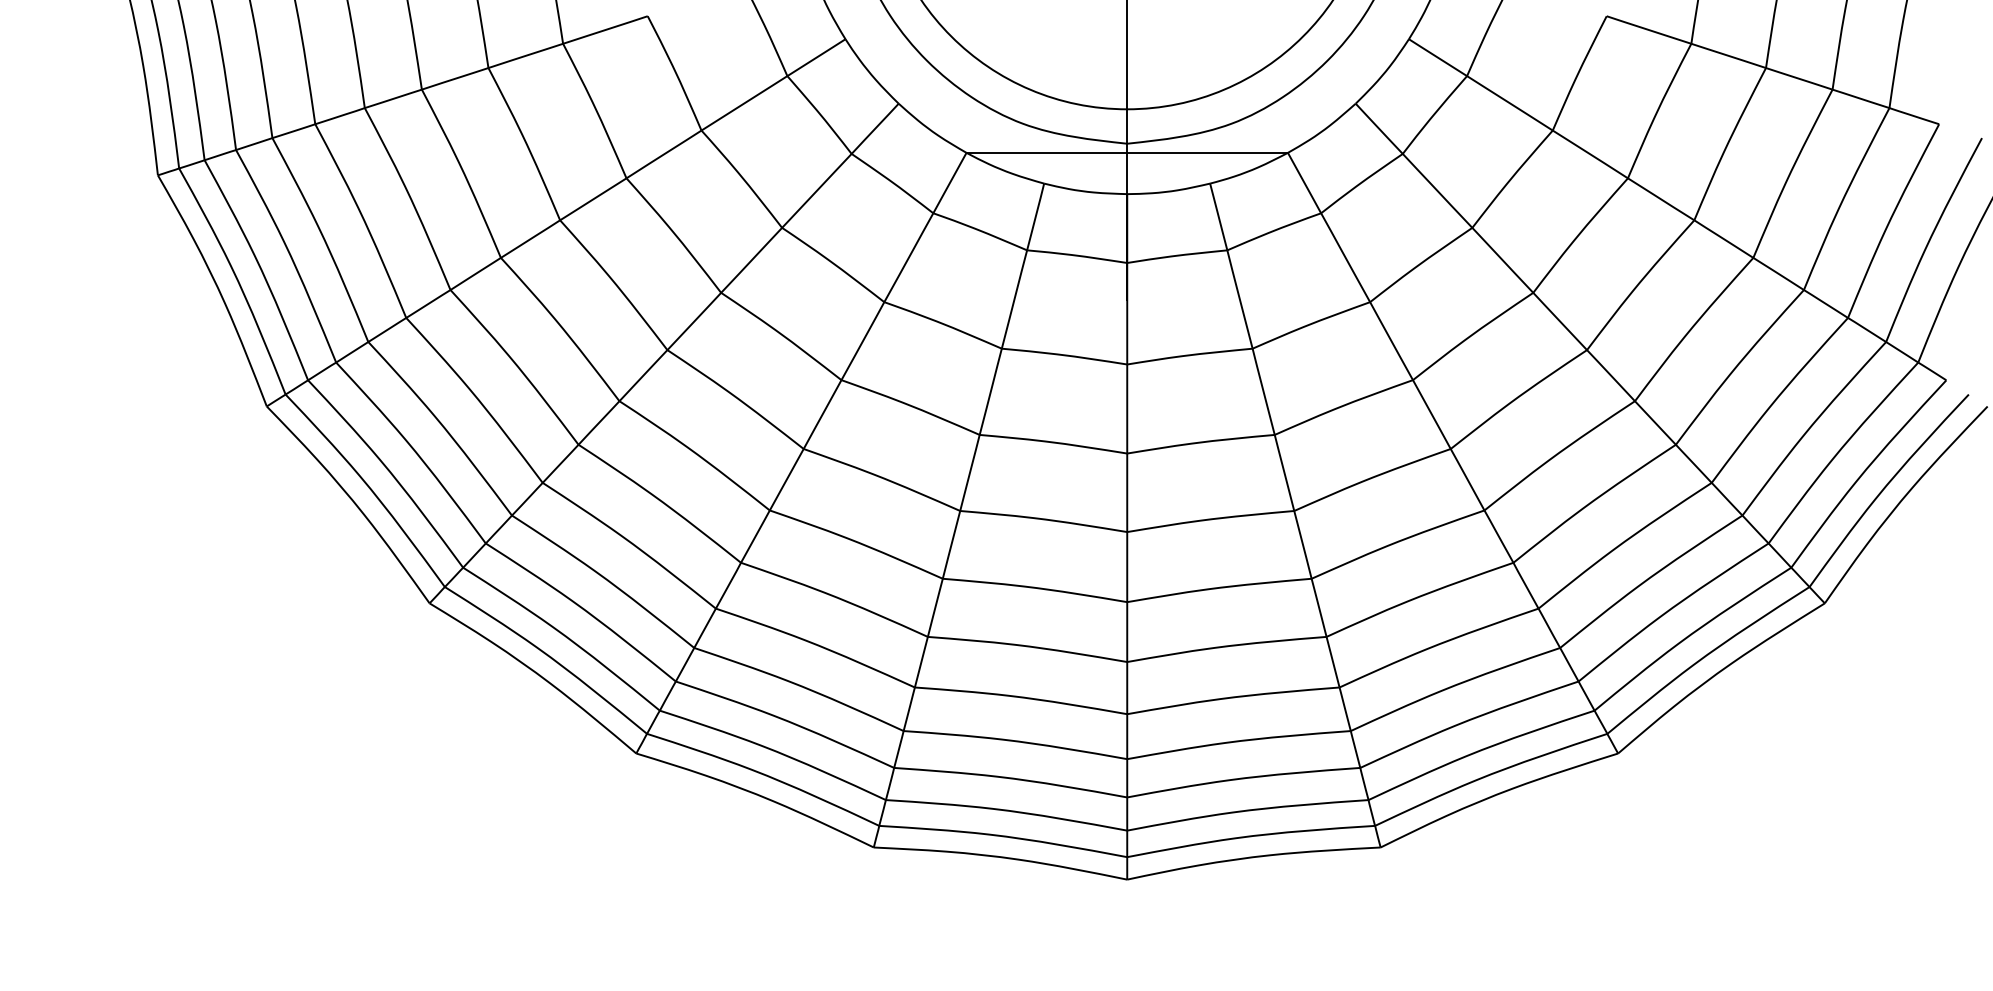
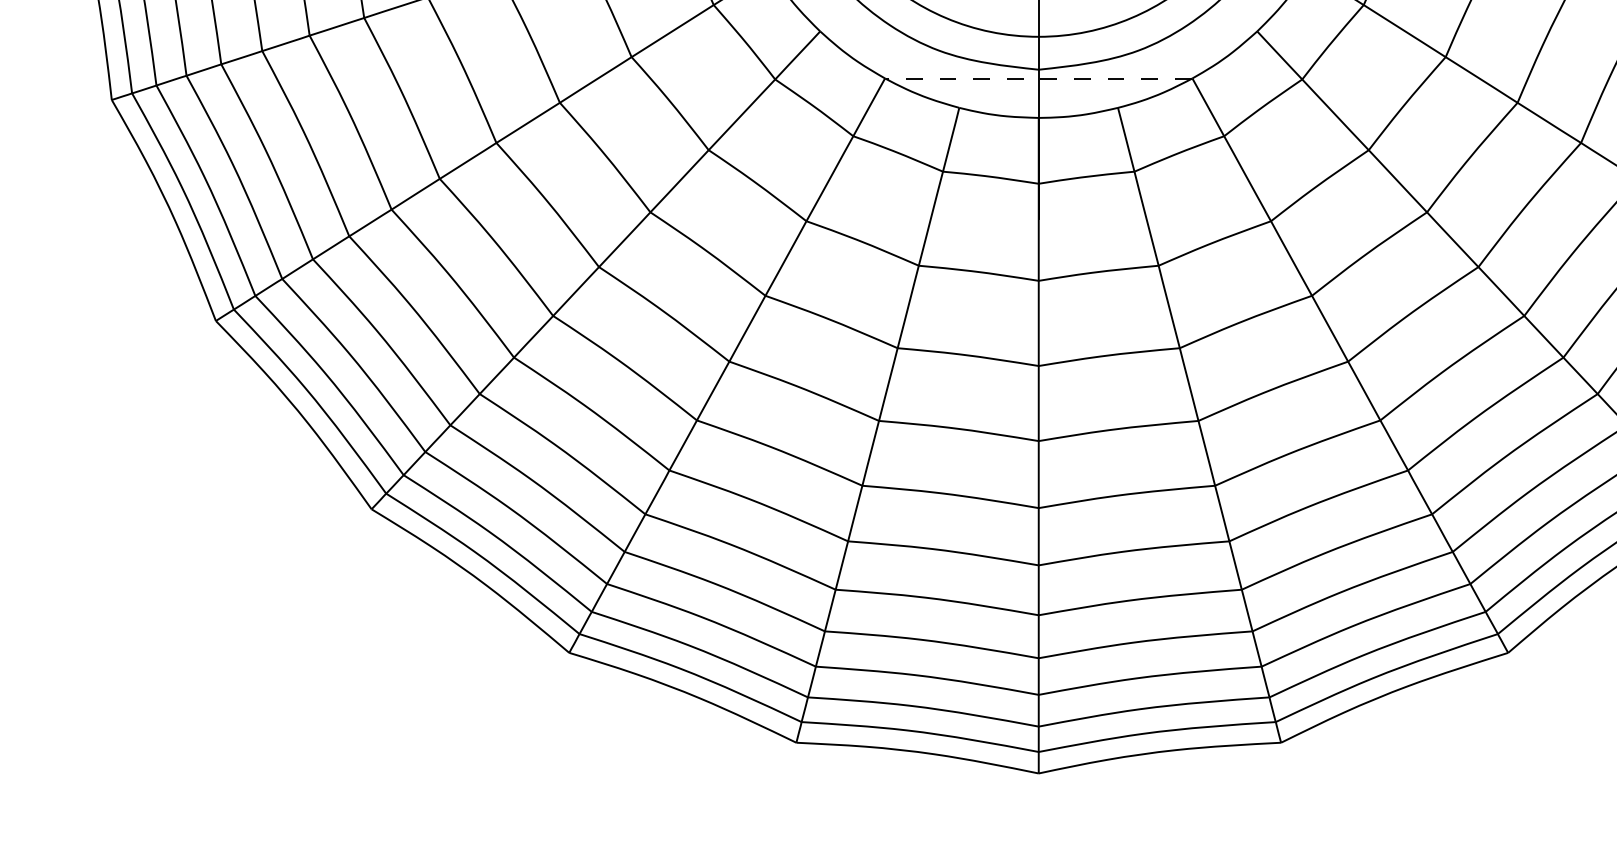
line: (1127, 153) -> (1039, 79), solid -> dashed

